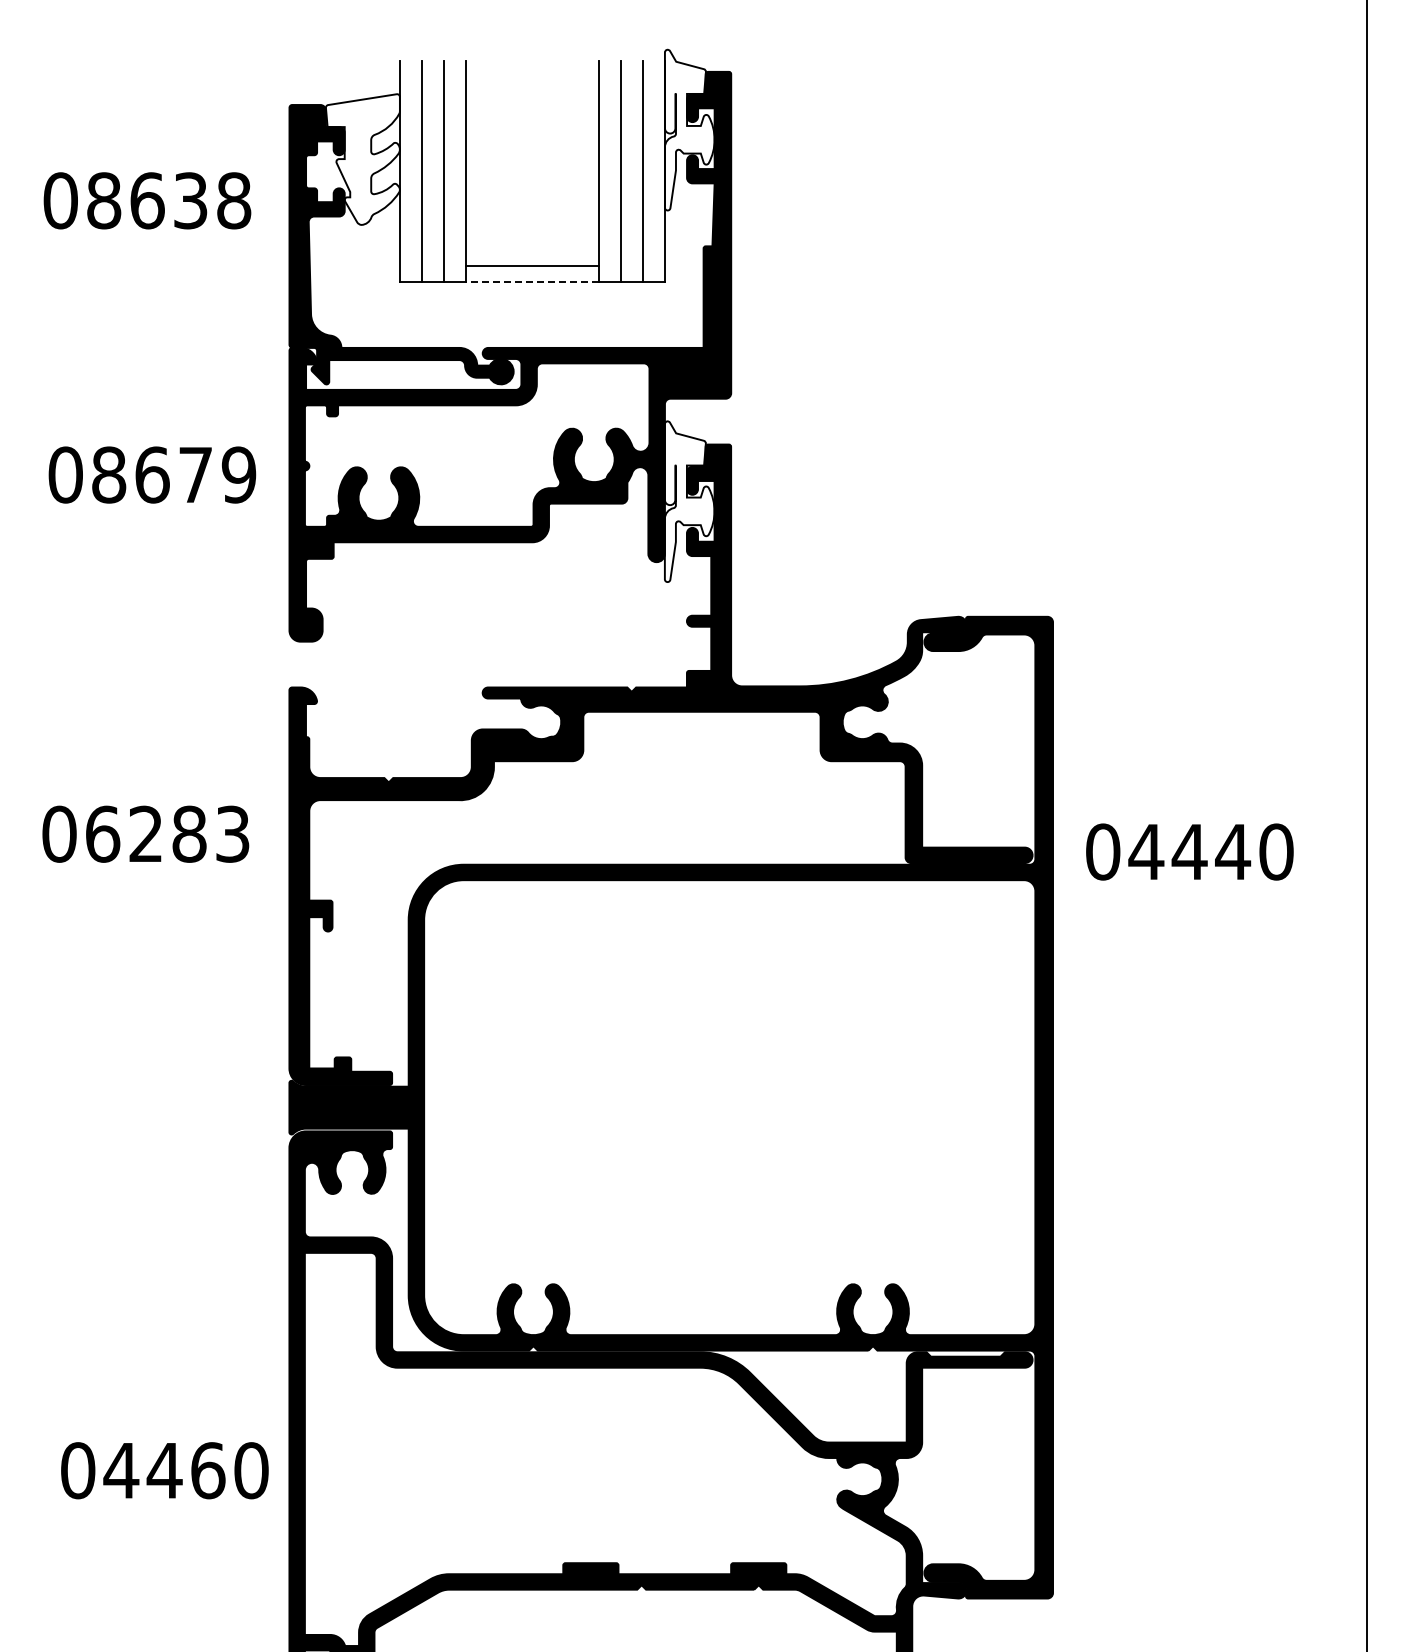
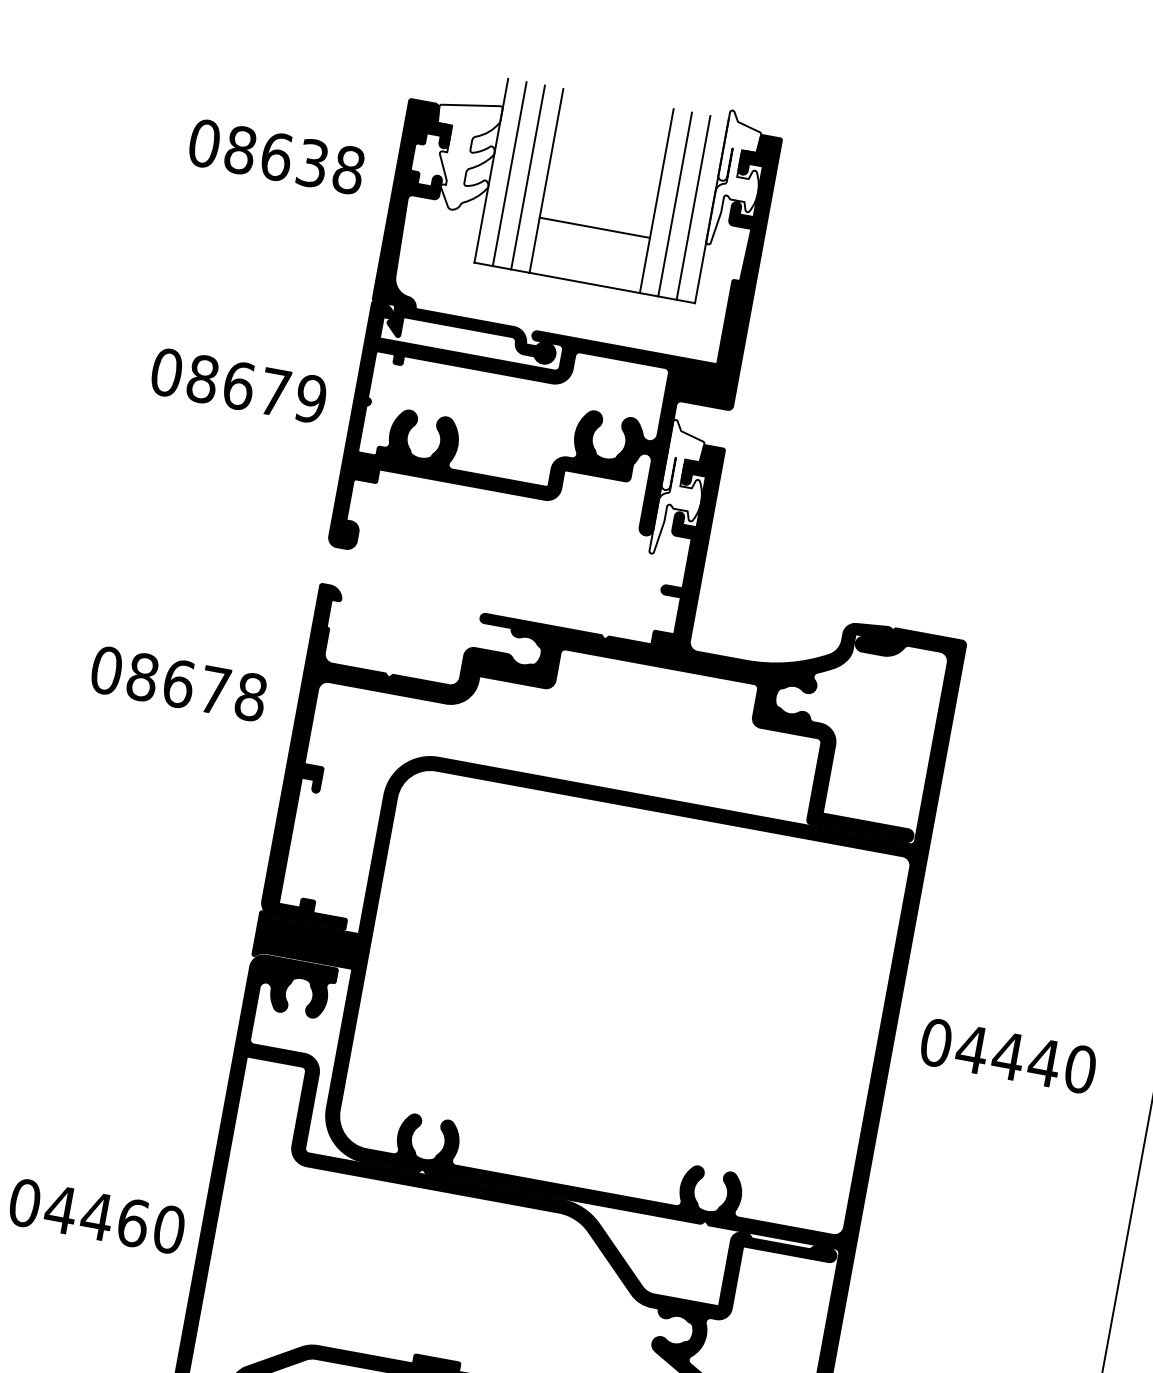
line: (532, 266) -> (594, 227), moved
line: (531, 281) -> (583, 282), dashed -> solid
text: (167, 833) -> (196, 686), 06283 -> 08678
text: (1189, 851) -> (1008, 1055), moved

